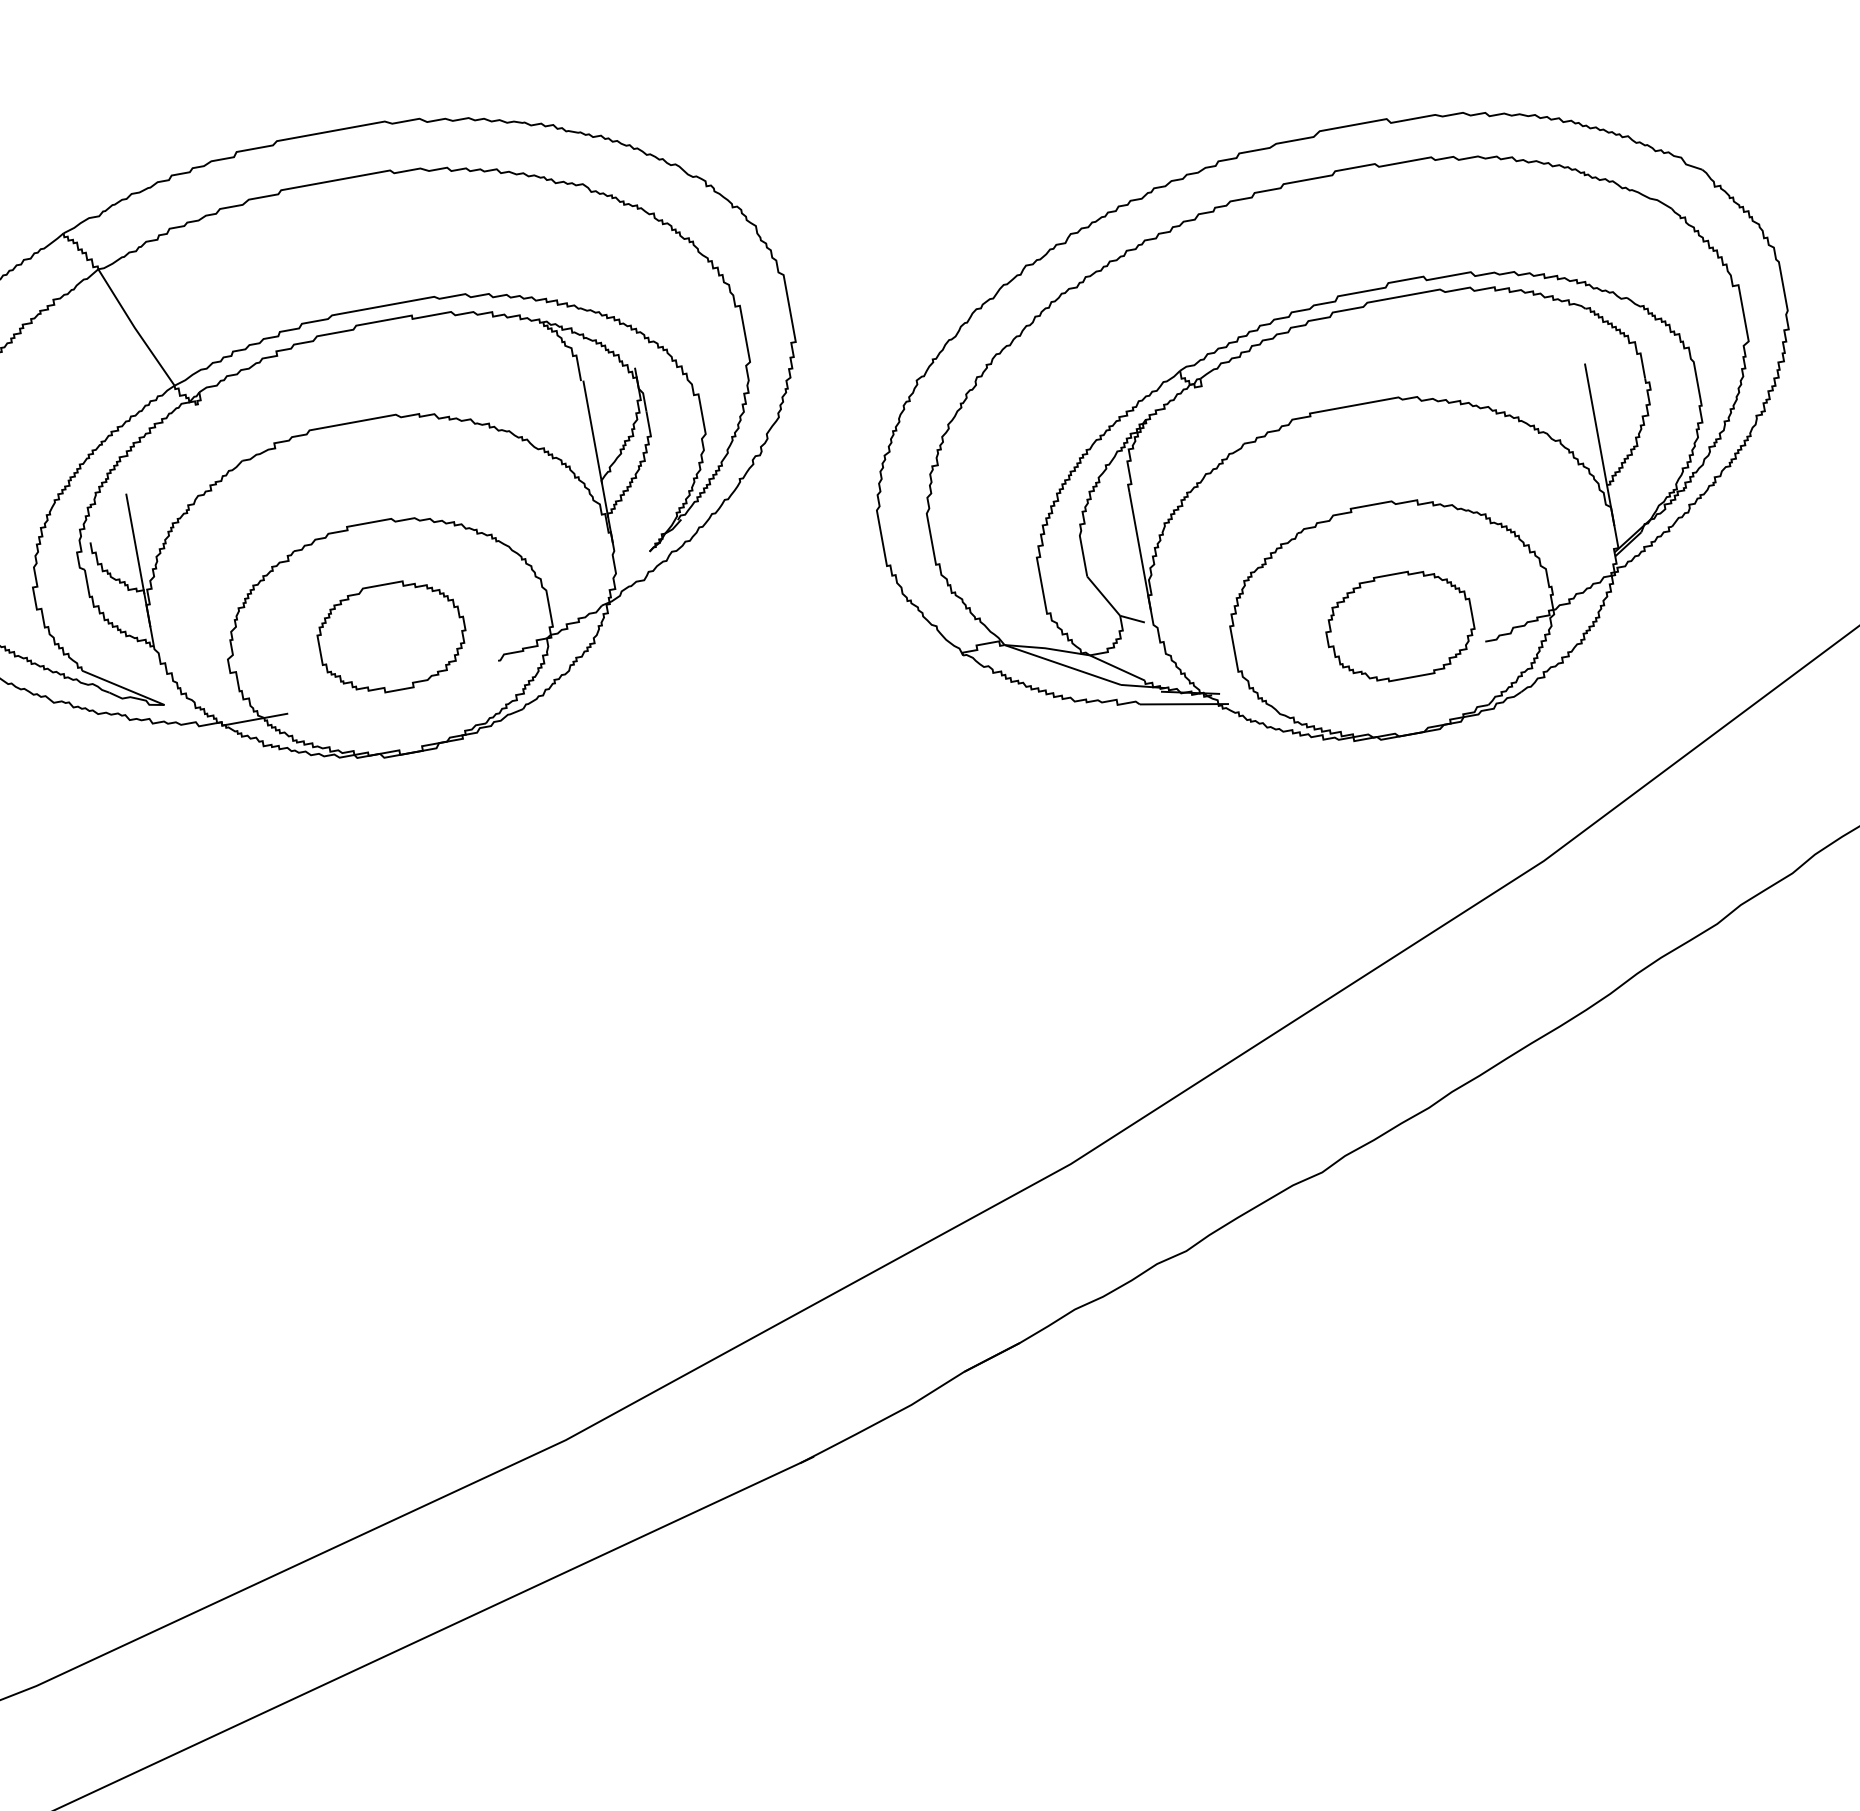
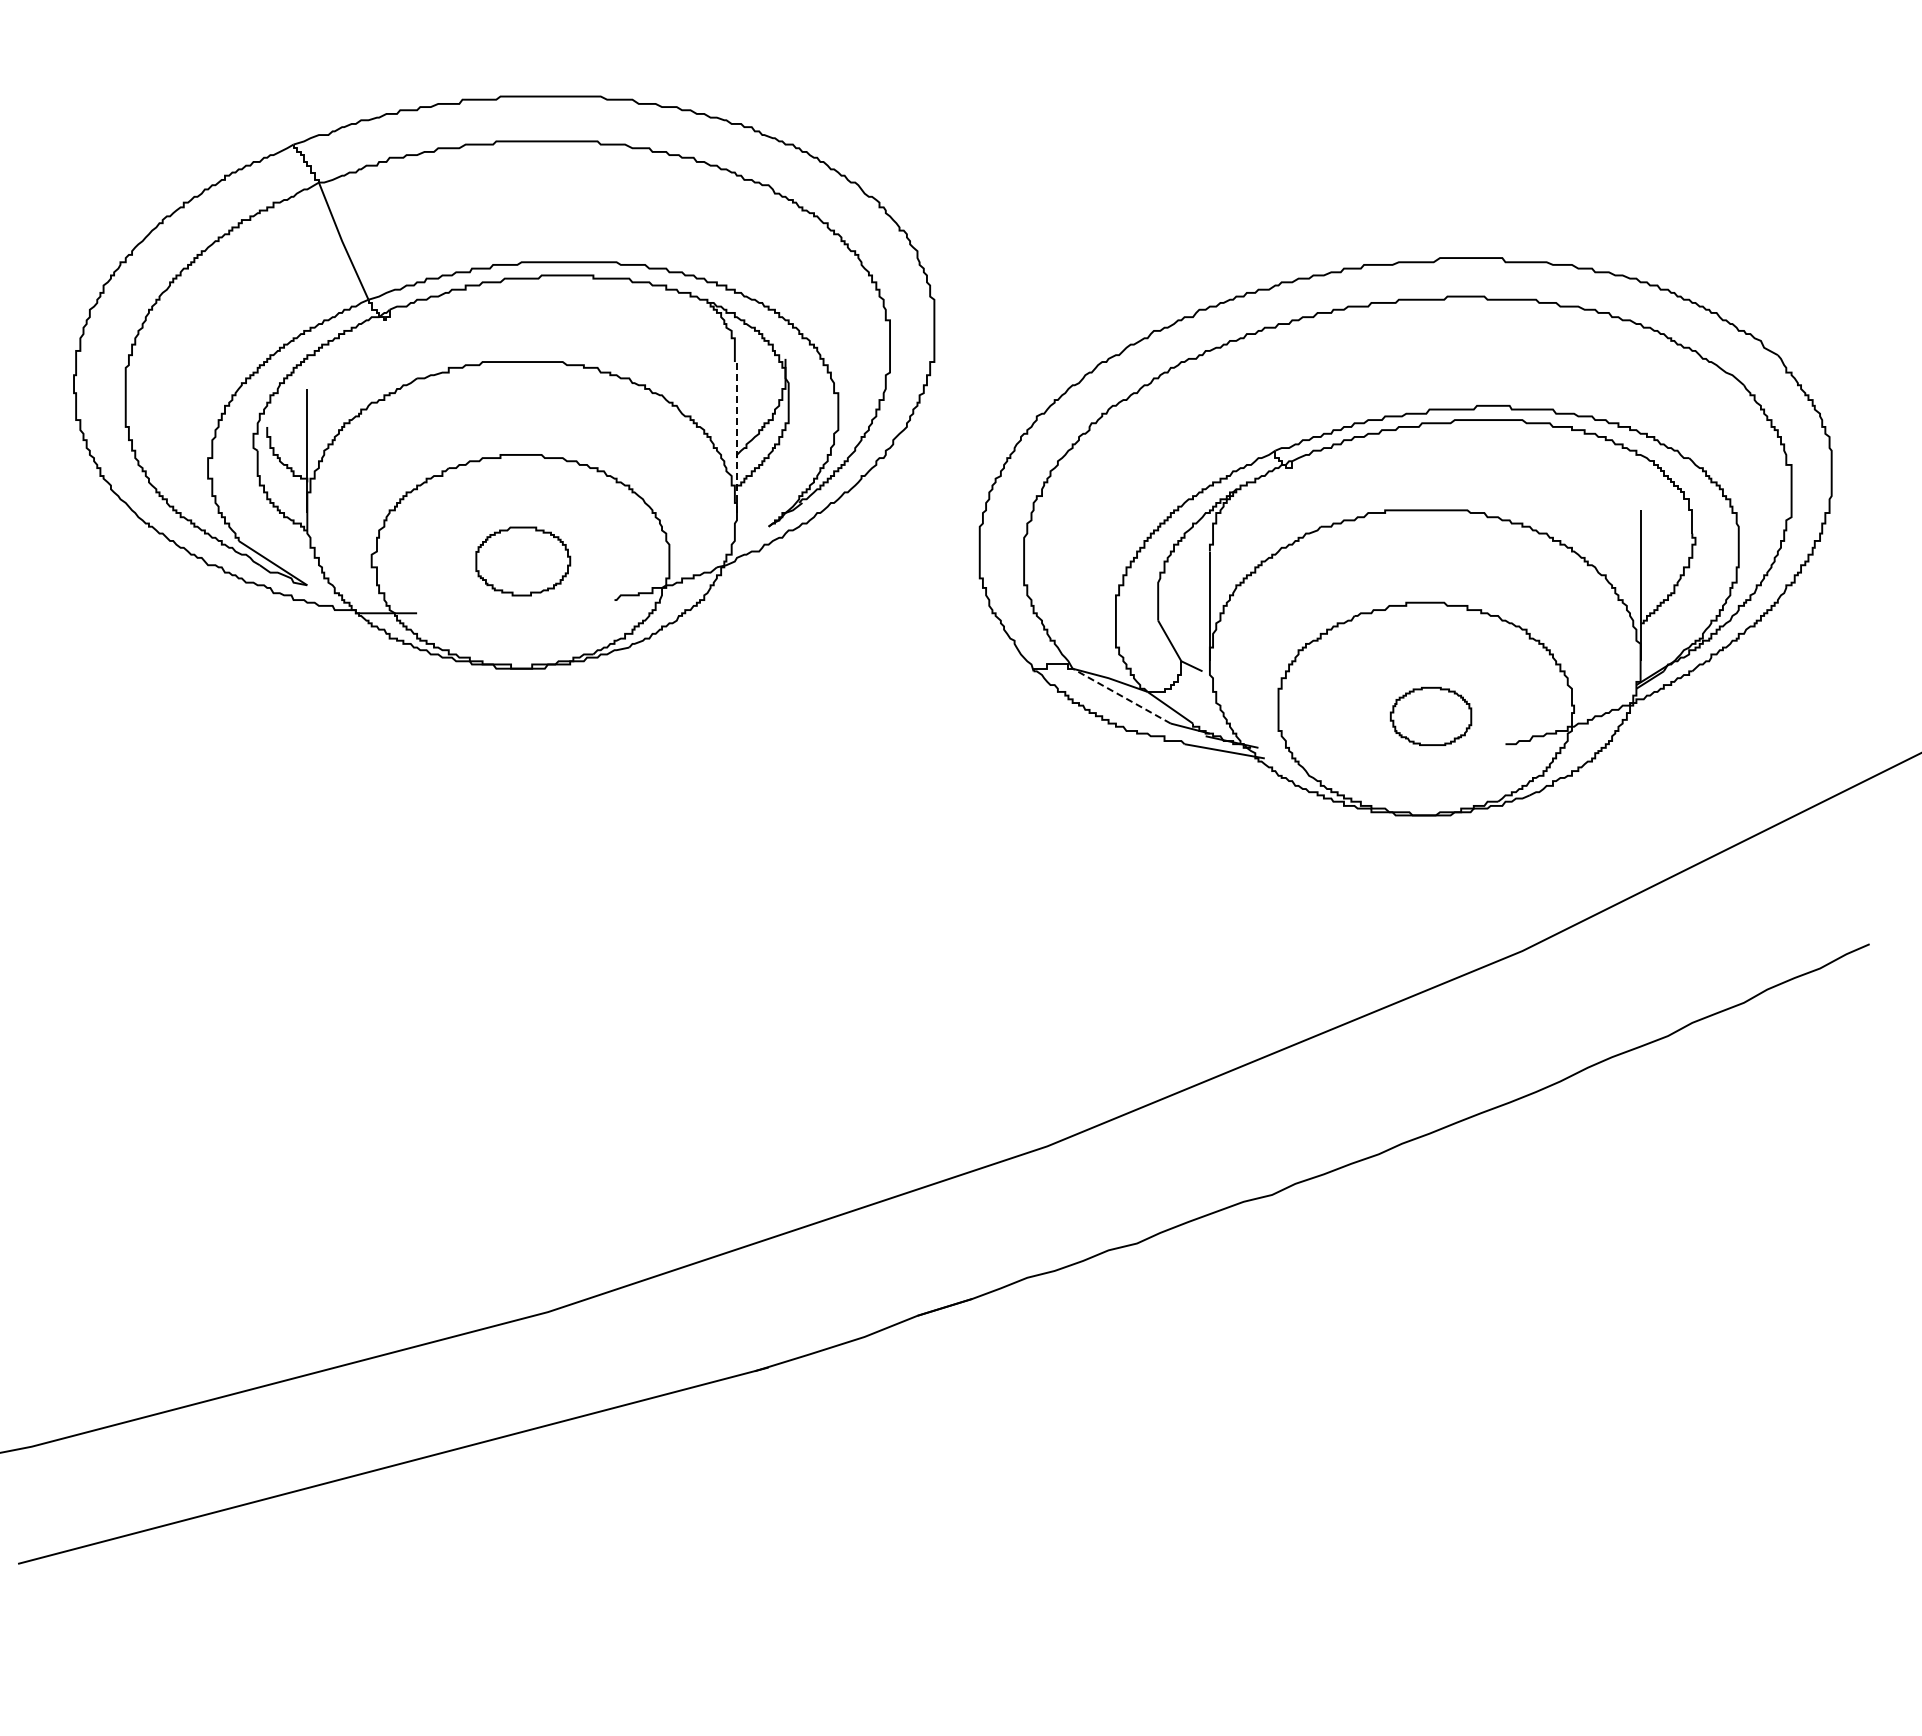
line: (597, 461) -> (736, 437), solid -> dashed
part: (1399, 626) -> (1430, 716), size x0.6
part: (392, 637) -> (523, 561), size x0.7
line: (1062, 664) -> (1121, 695), solid -> dashed

